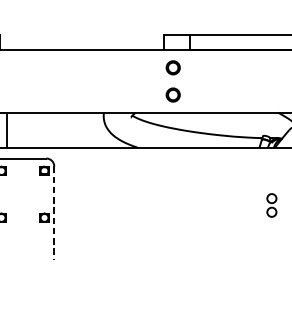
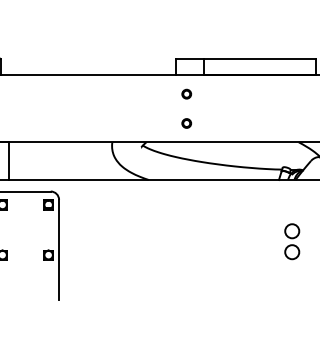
part: (173, 67) -> (186, 93), size x0.62
part: (173, 95) -> (186, 123), size x0.62
part: (272, 205) -> (292, 241), size x1.43
line: (54, 213) -> (59, 250), dashed -> solid

